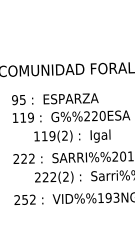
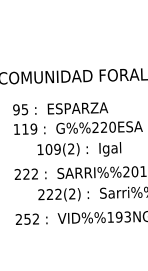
text: (44, 136) -> (48, 149), 119(2) -> 109(2)

